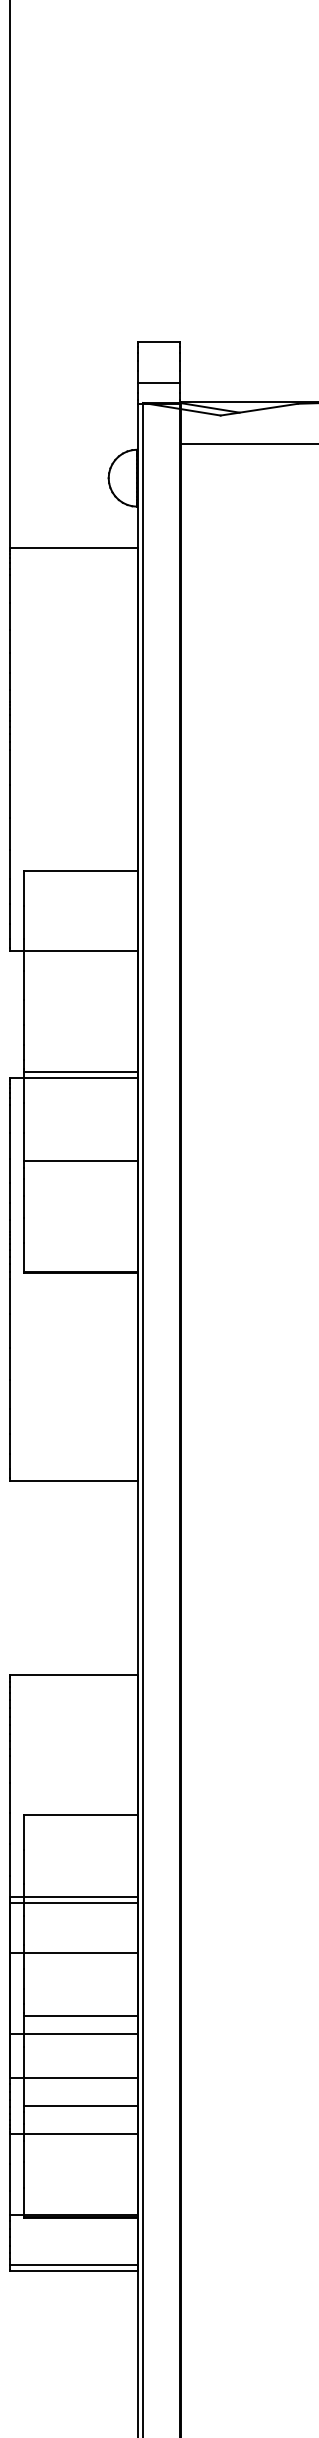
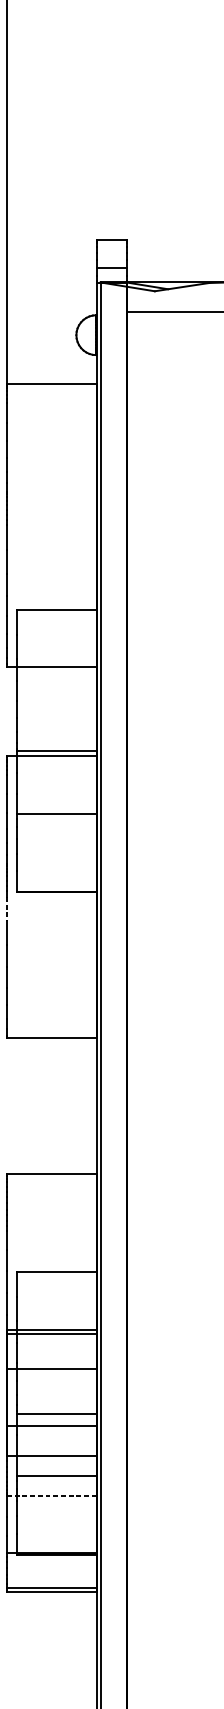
line: (9, 1297) -> (6, 909), solid -> dashed
line: (74, 2133) -> (52, 1495), solid -> dashed

